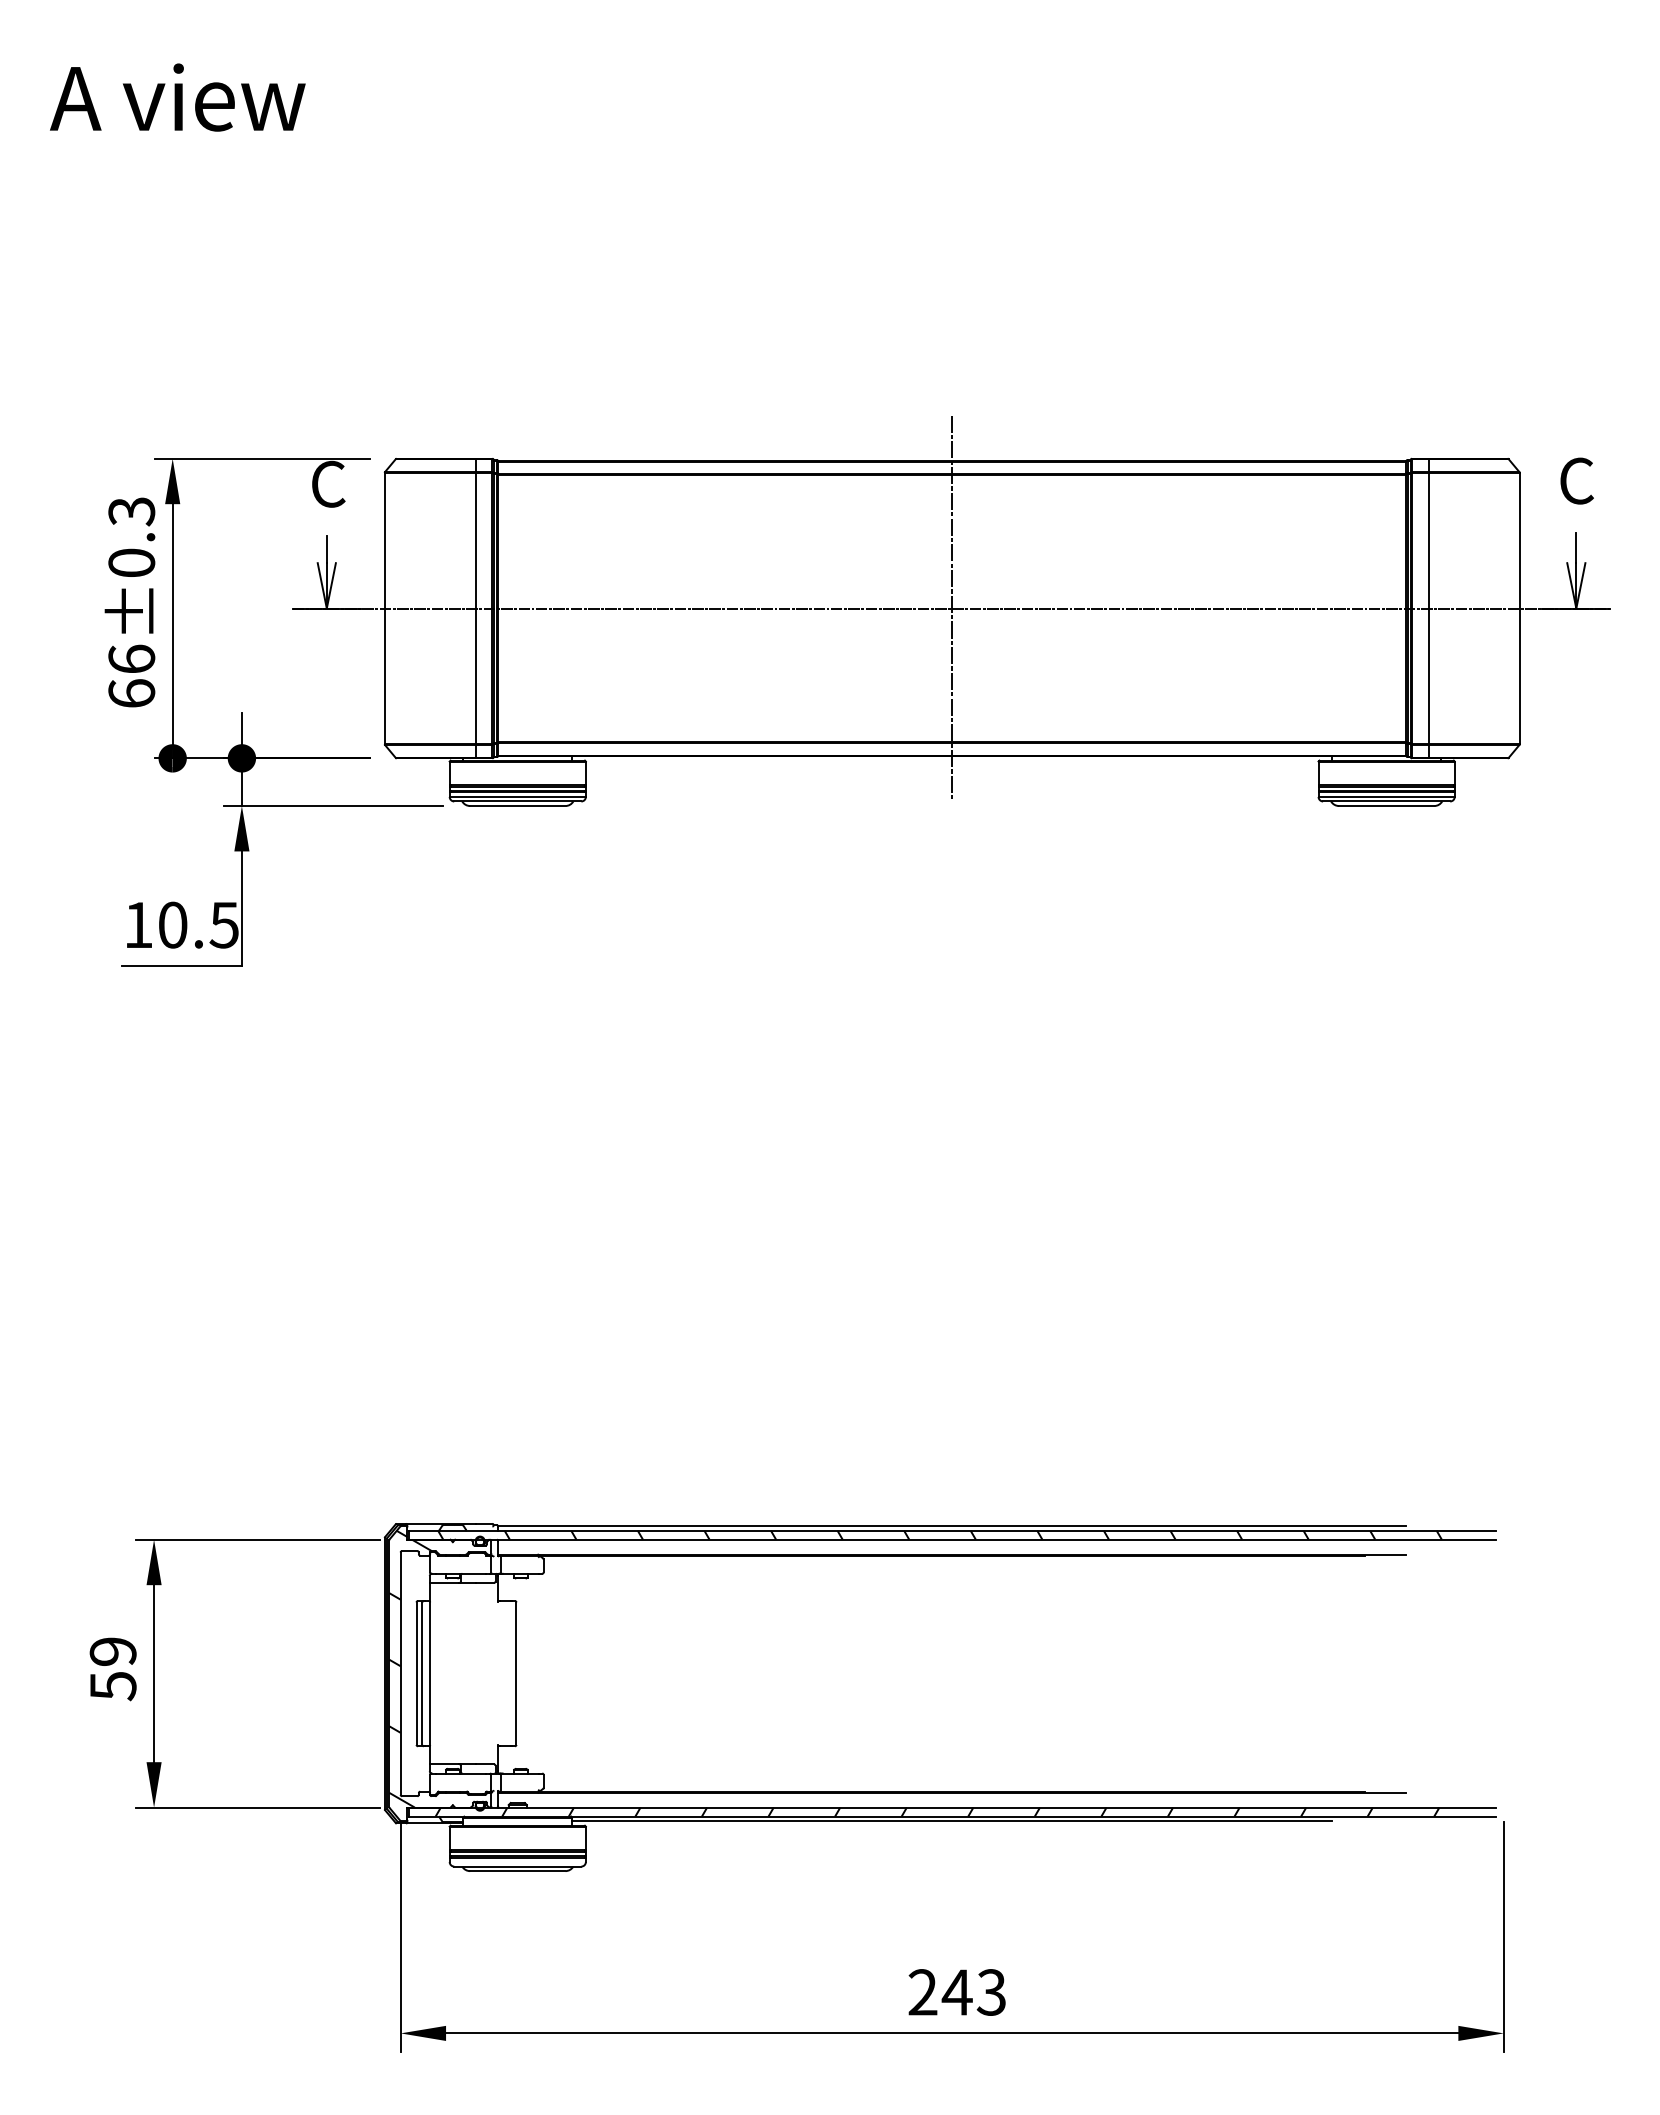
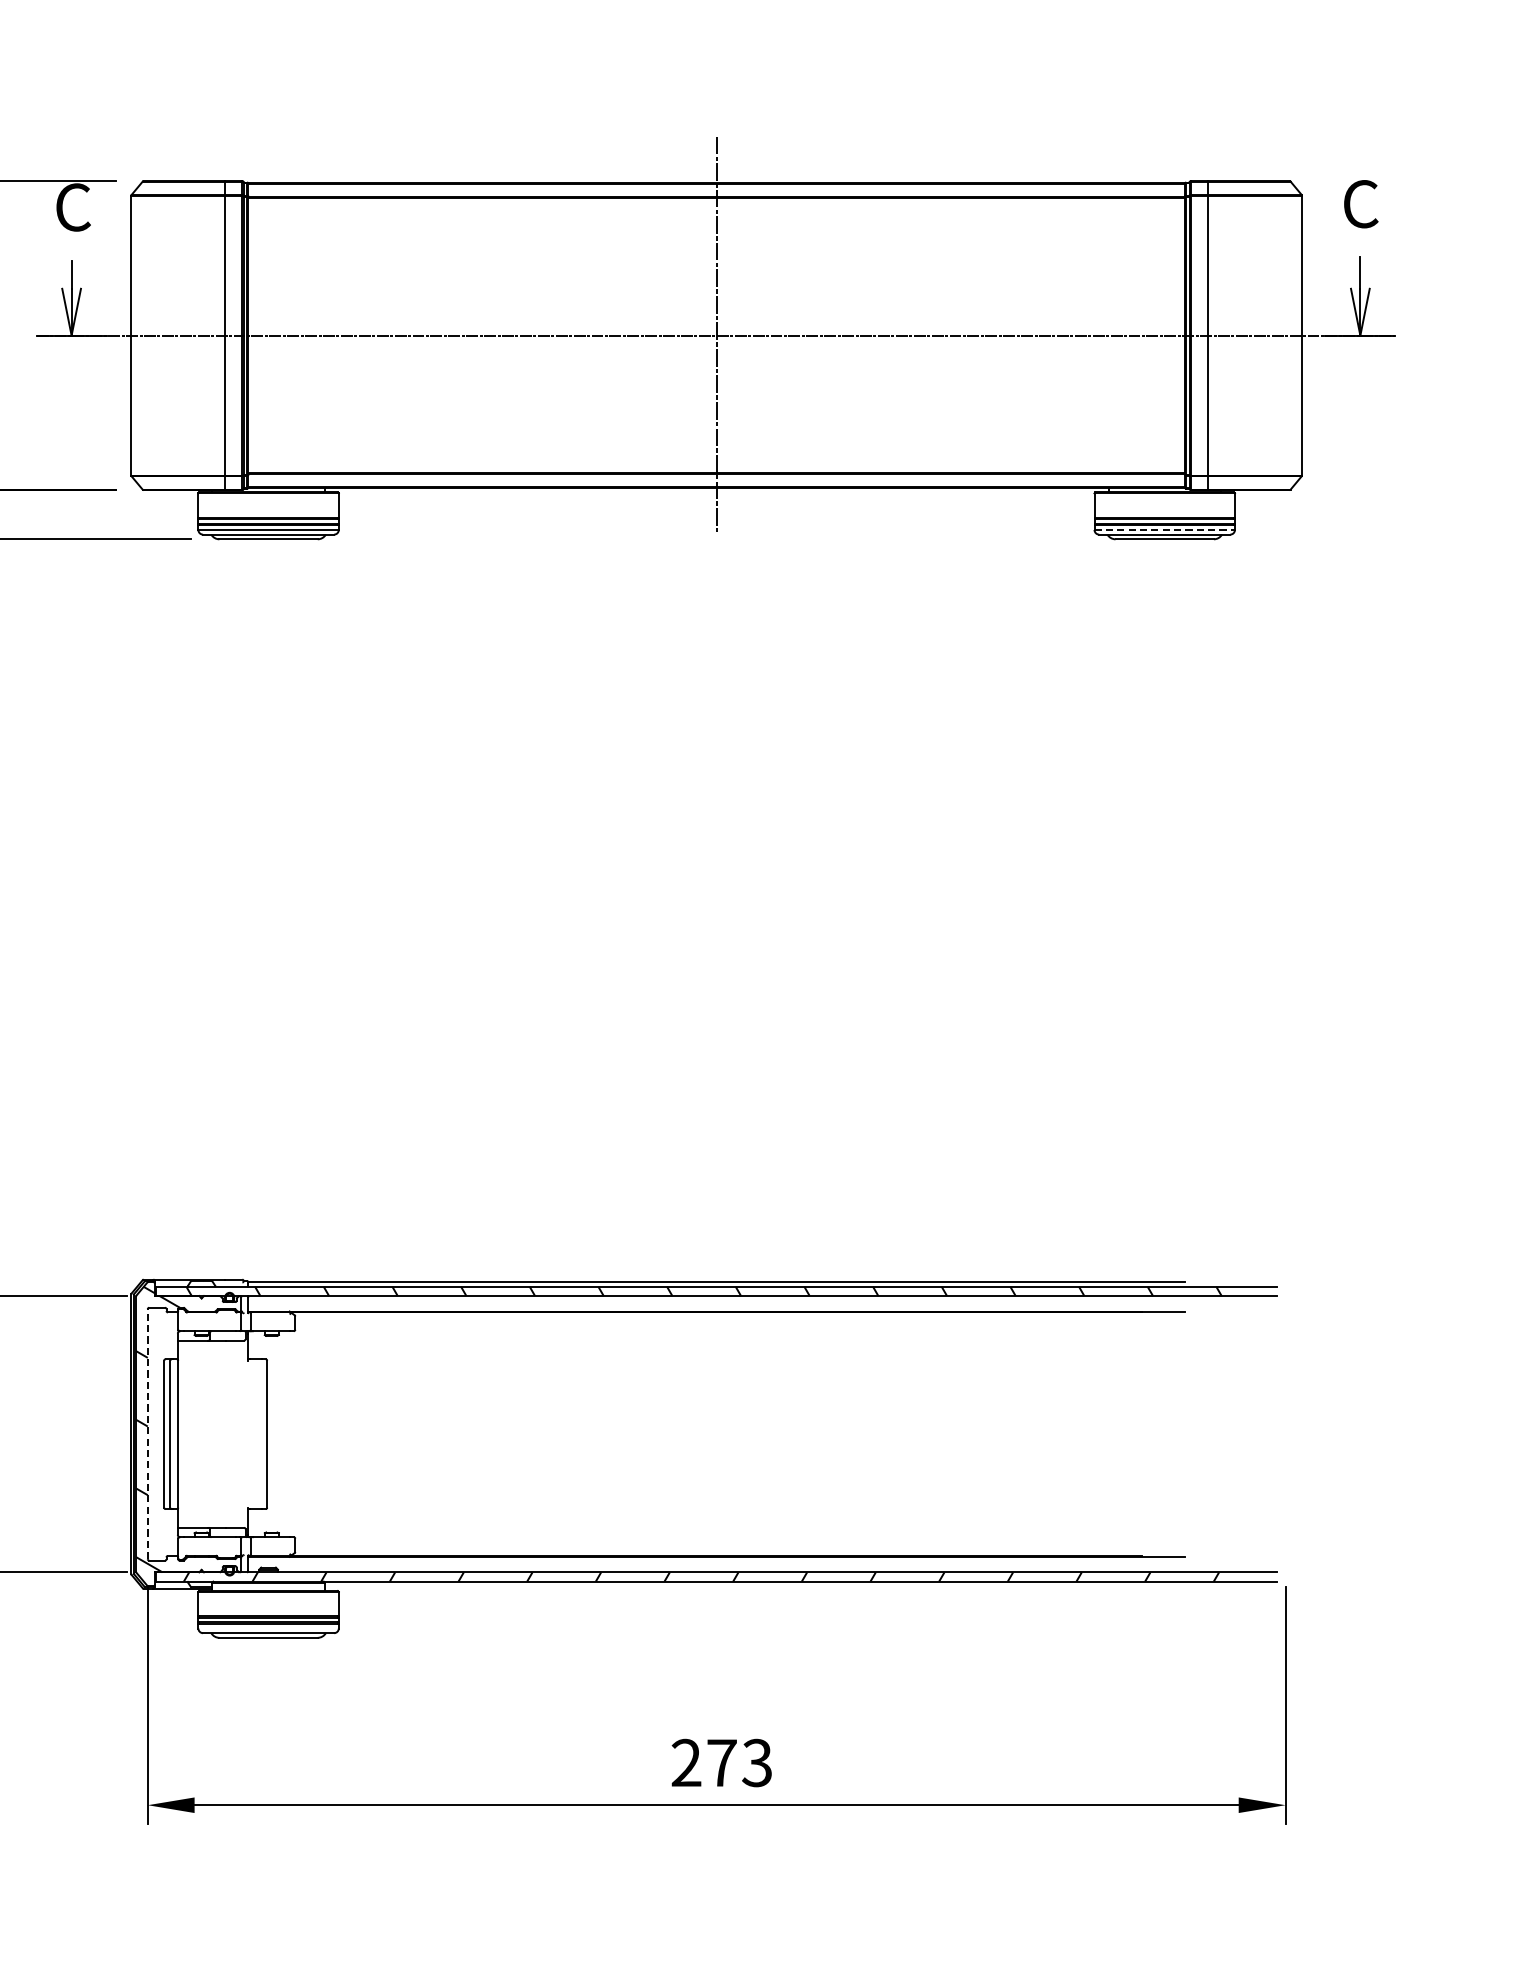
line: (1387, 796) -> (1165, 529), solid -> dashed
line: (400, 1673) -> (147, 1434), solid -> dashed
line: (952, 1821) -> (716, 1586), removed
text: (956, 1992) -> (721, 1763), 243 -> 273

